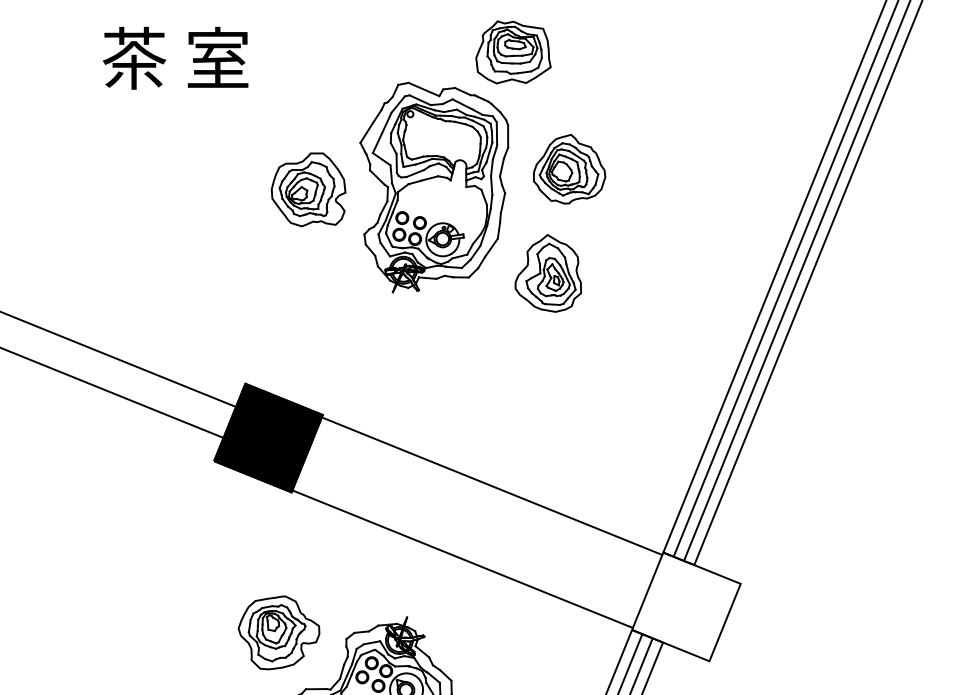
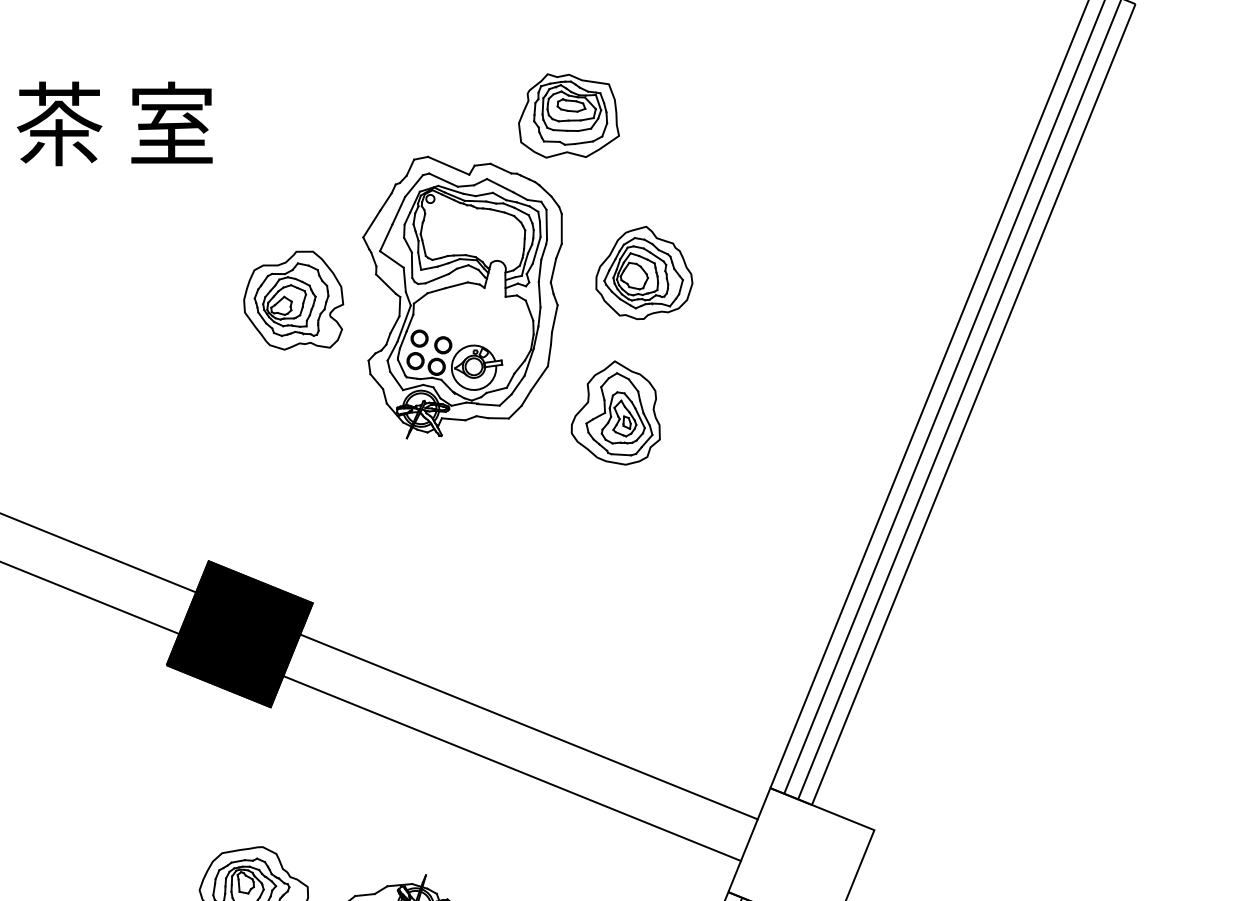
line: (491, 485) -> (528, 726), moved
line: (461, 558) -> (511, 767), moved

